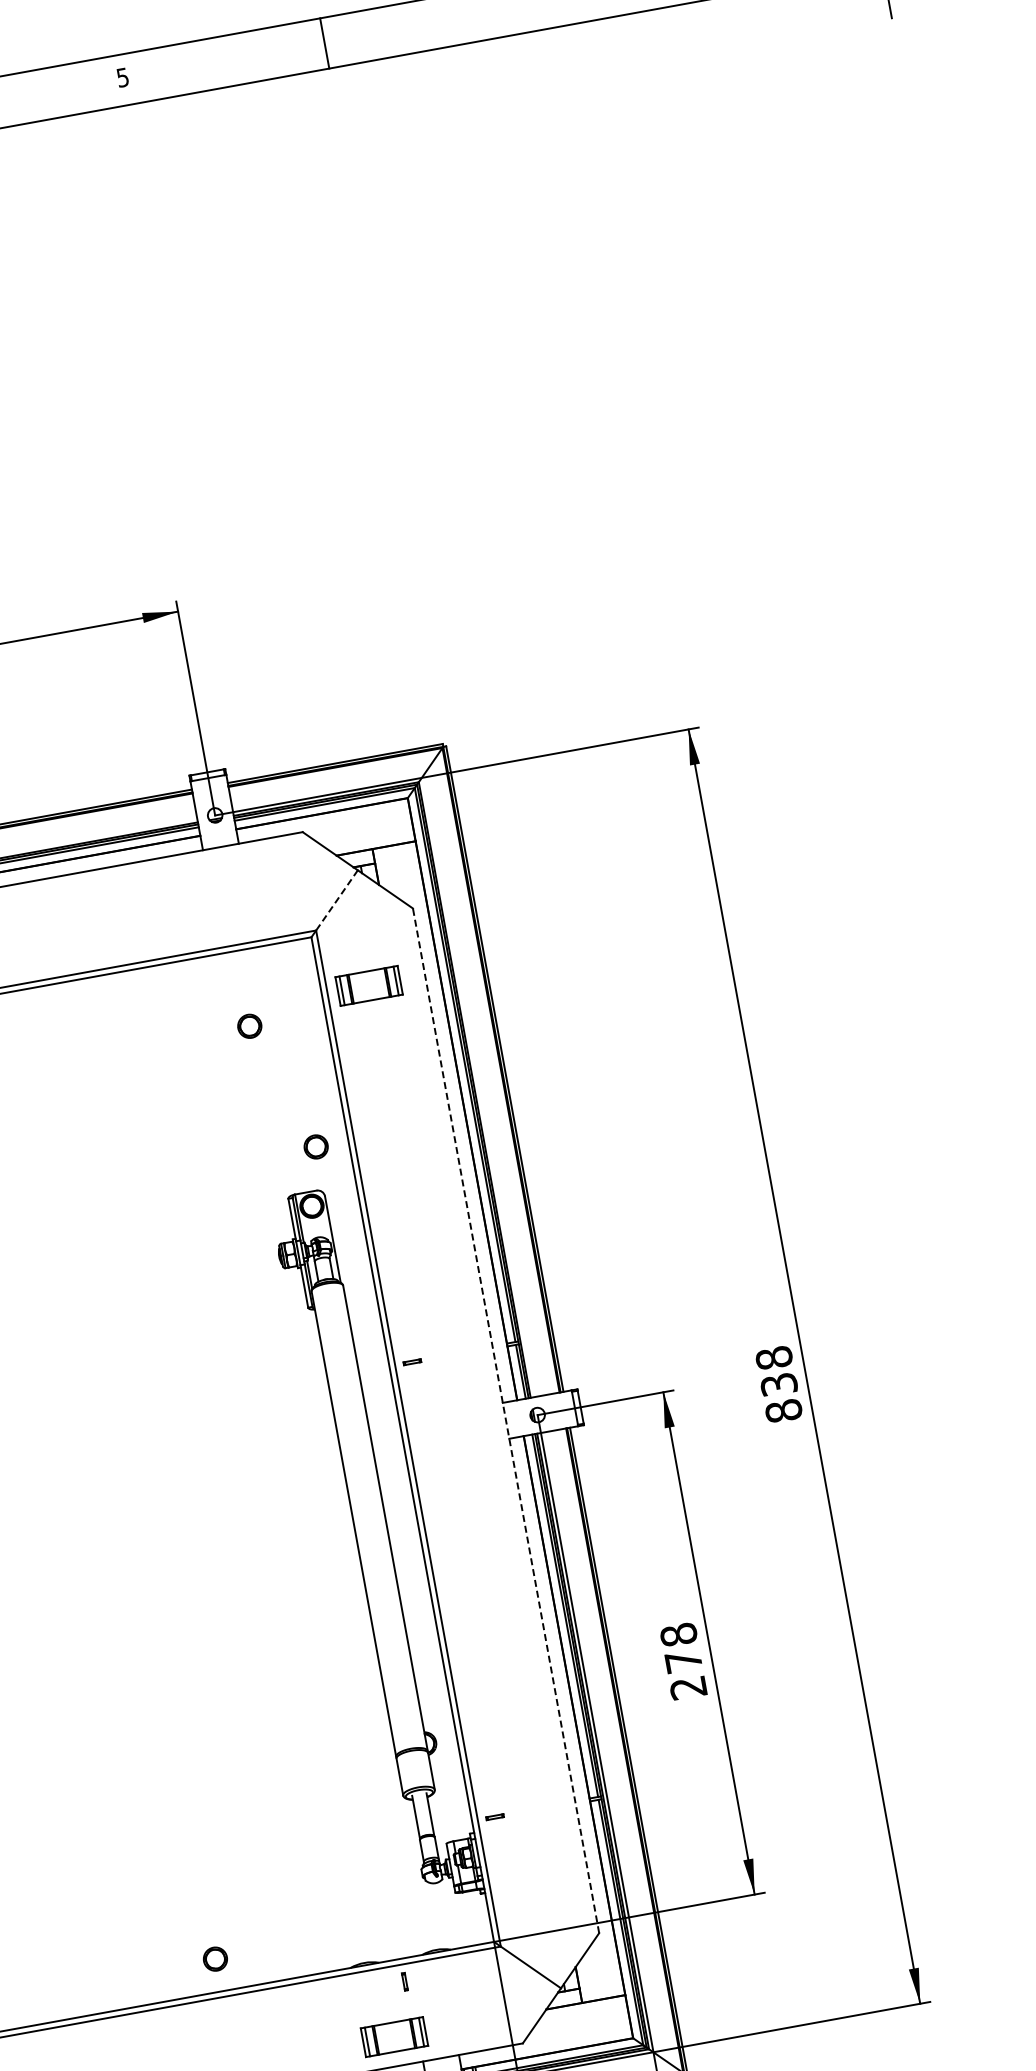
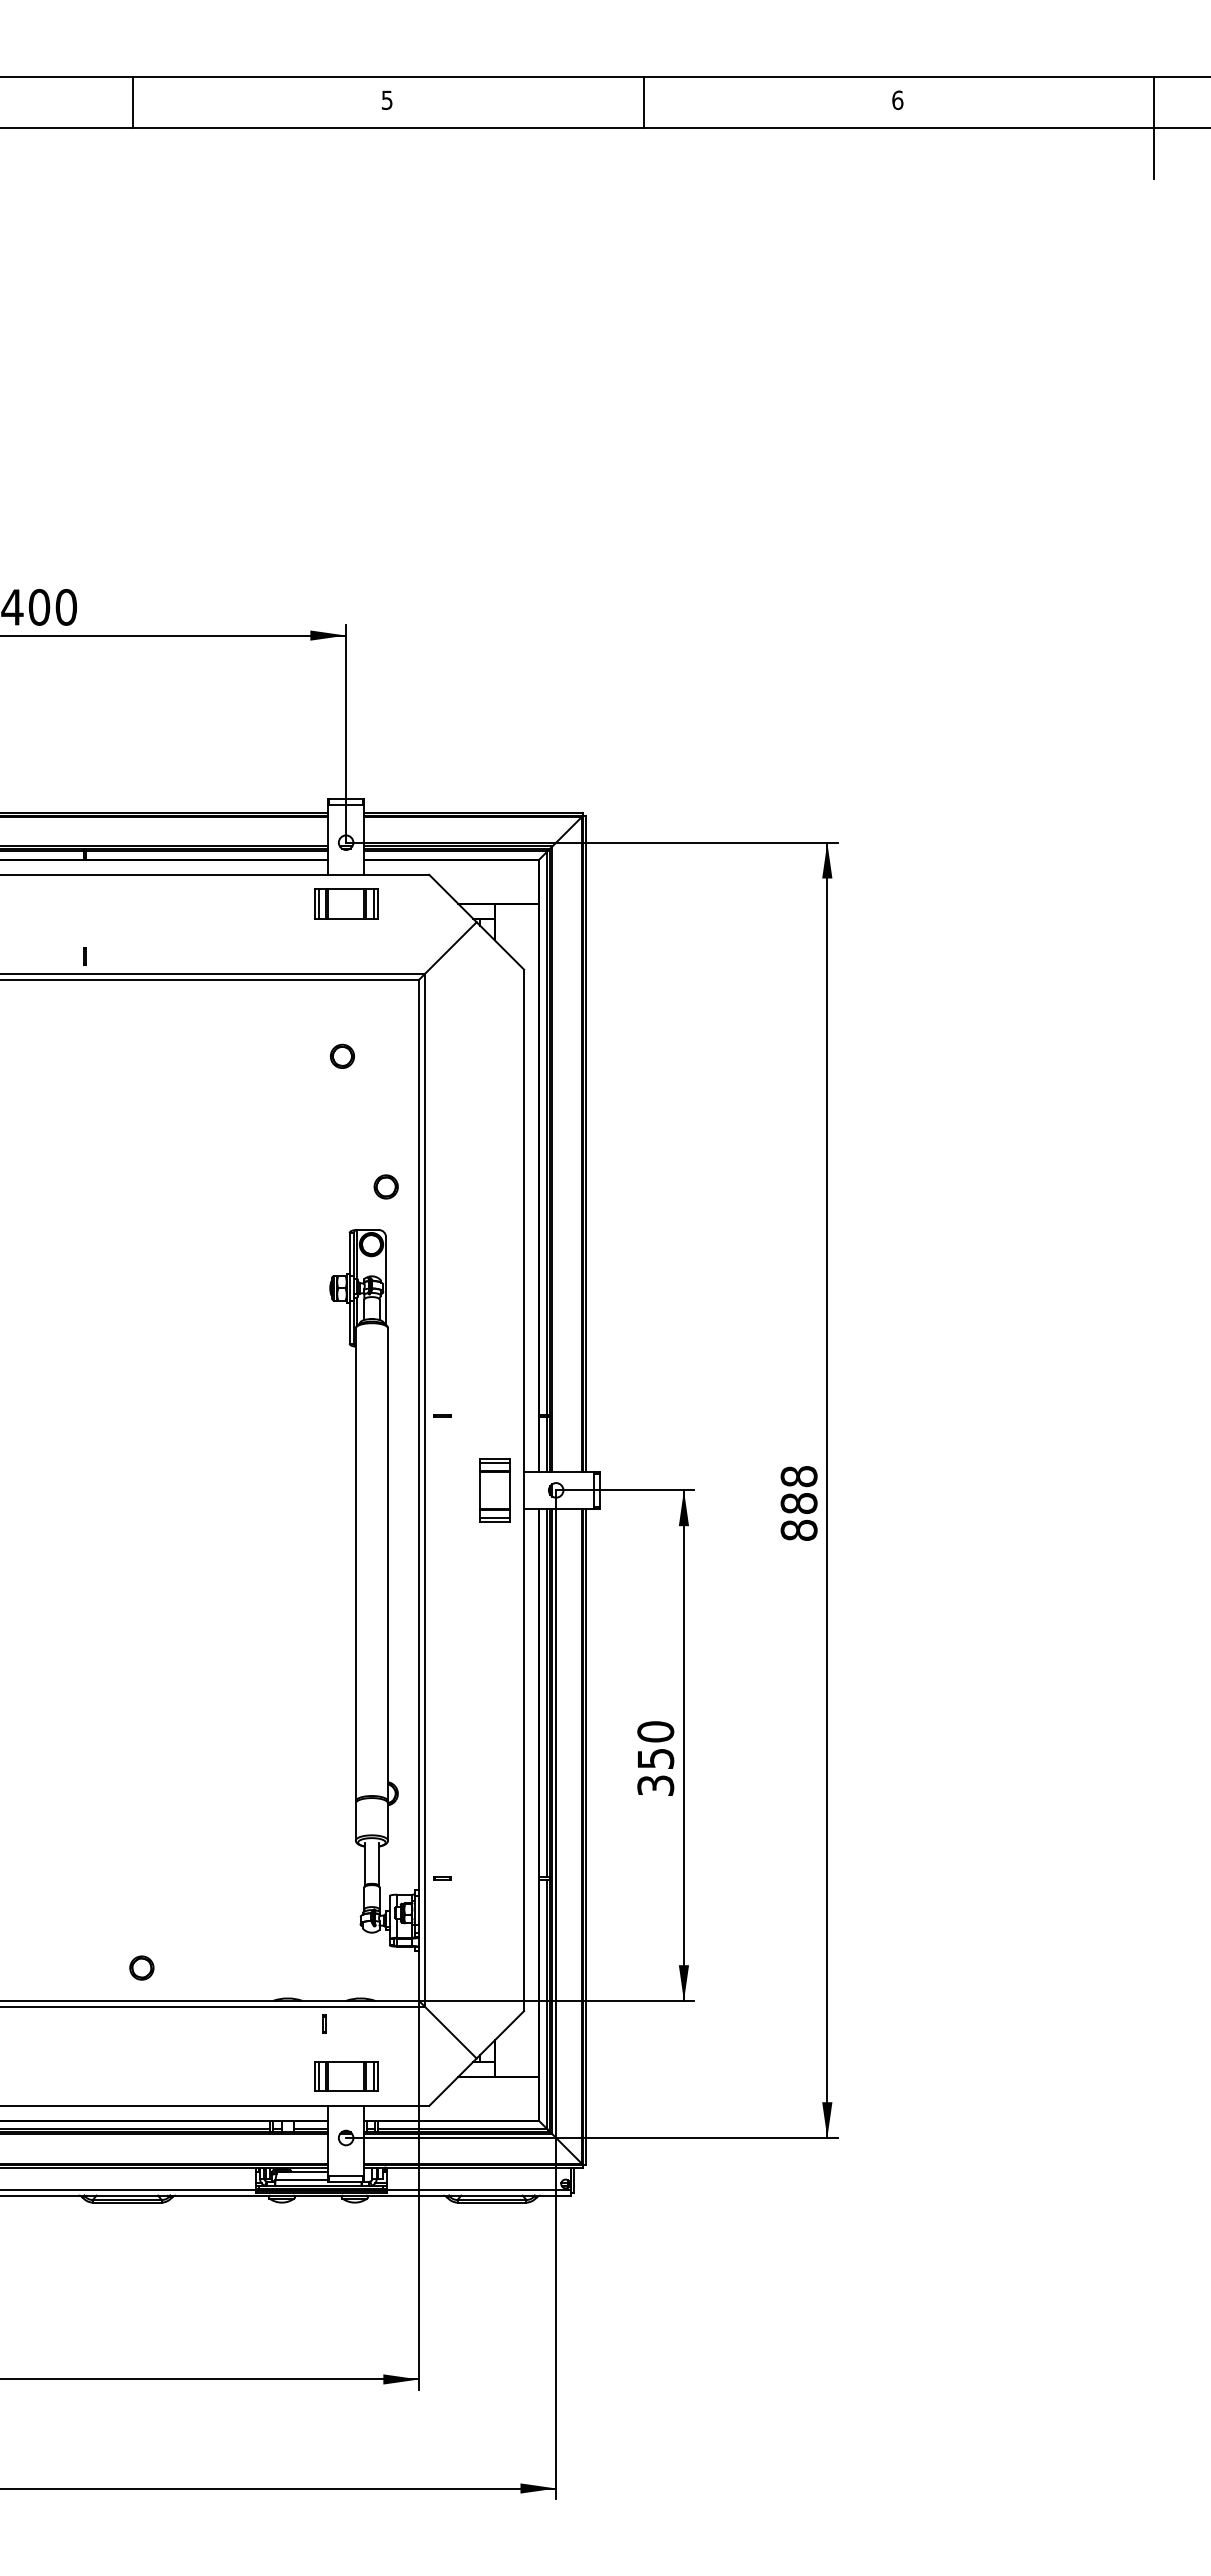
line: (324, 43) -> (643, 102), moved
line: (336, 900) -> (450, 948), dashed -> solid
part: (369, 985) -> (346, 903), moved
text: (778, 1384) -> (798, 1503), 838 -> 888
line: (506, 1420) -> (524, 1490), dashed -> solid
part: (476, 1426) -> (494, 1490), added
text: (683, 1661) -> (655, 1758), 278 -> 350
part: (394, 2036) -> (346, 2076), moved

